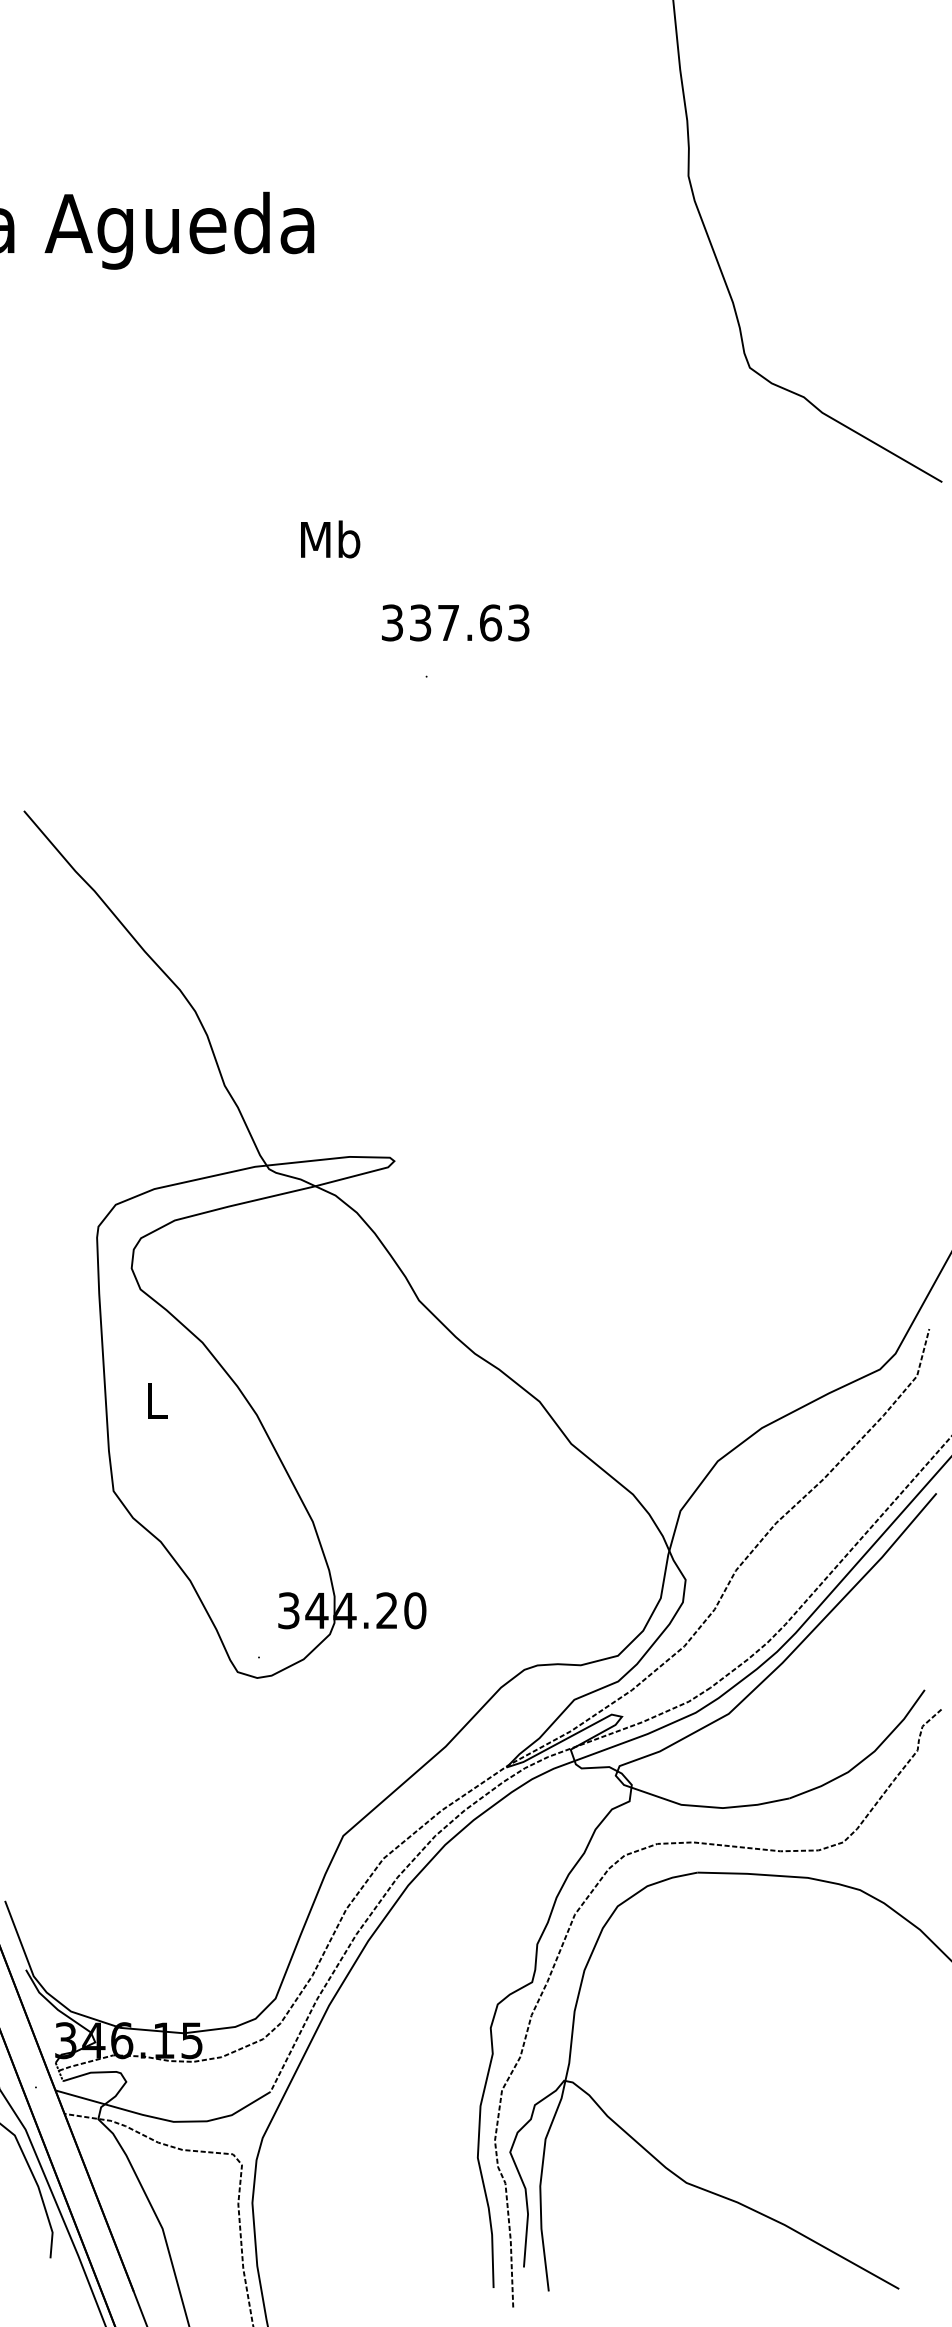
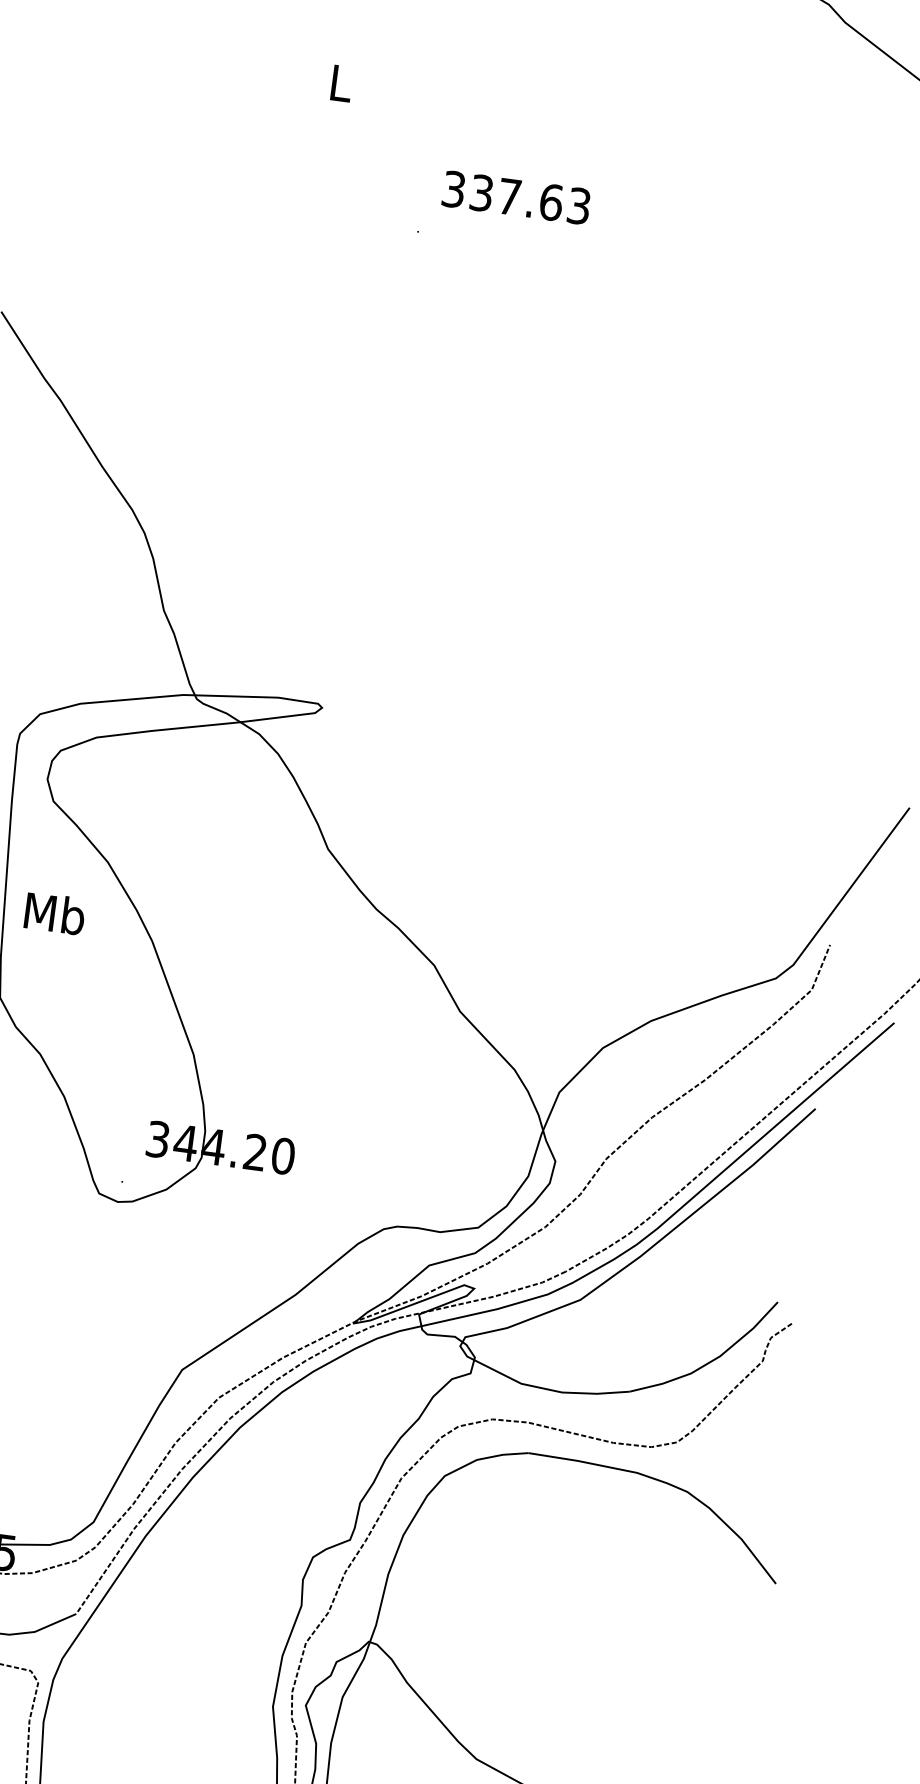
text: (330, 539) -> (340, 83), Mb -> L
text: (455, 622) -> (516, 197), moved
text: (156, 1400) -> (54, 913), L -> Mb

